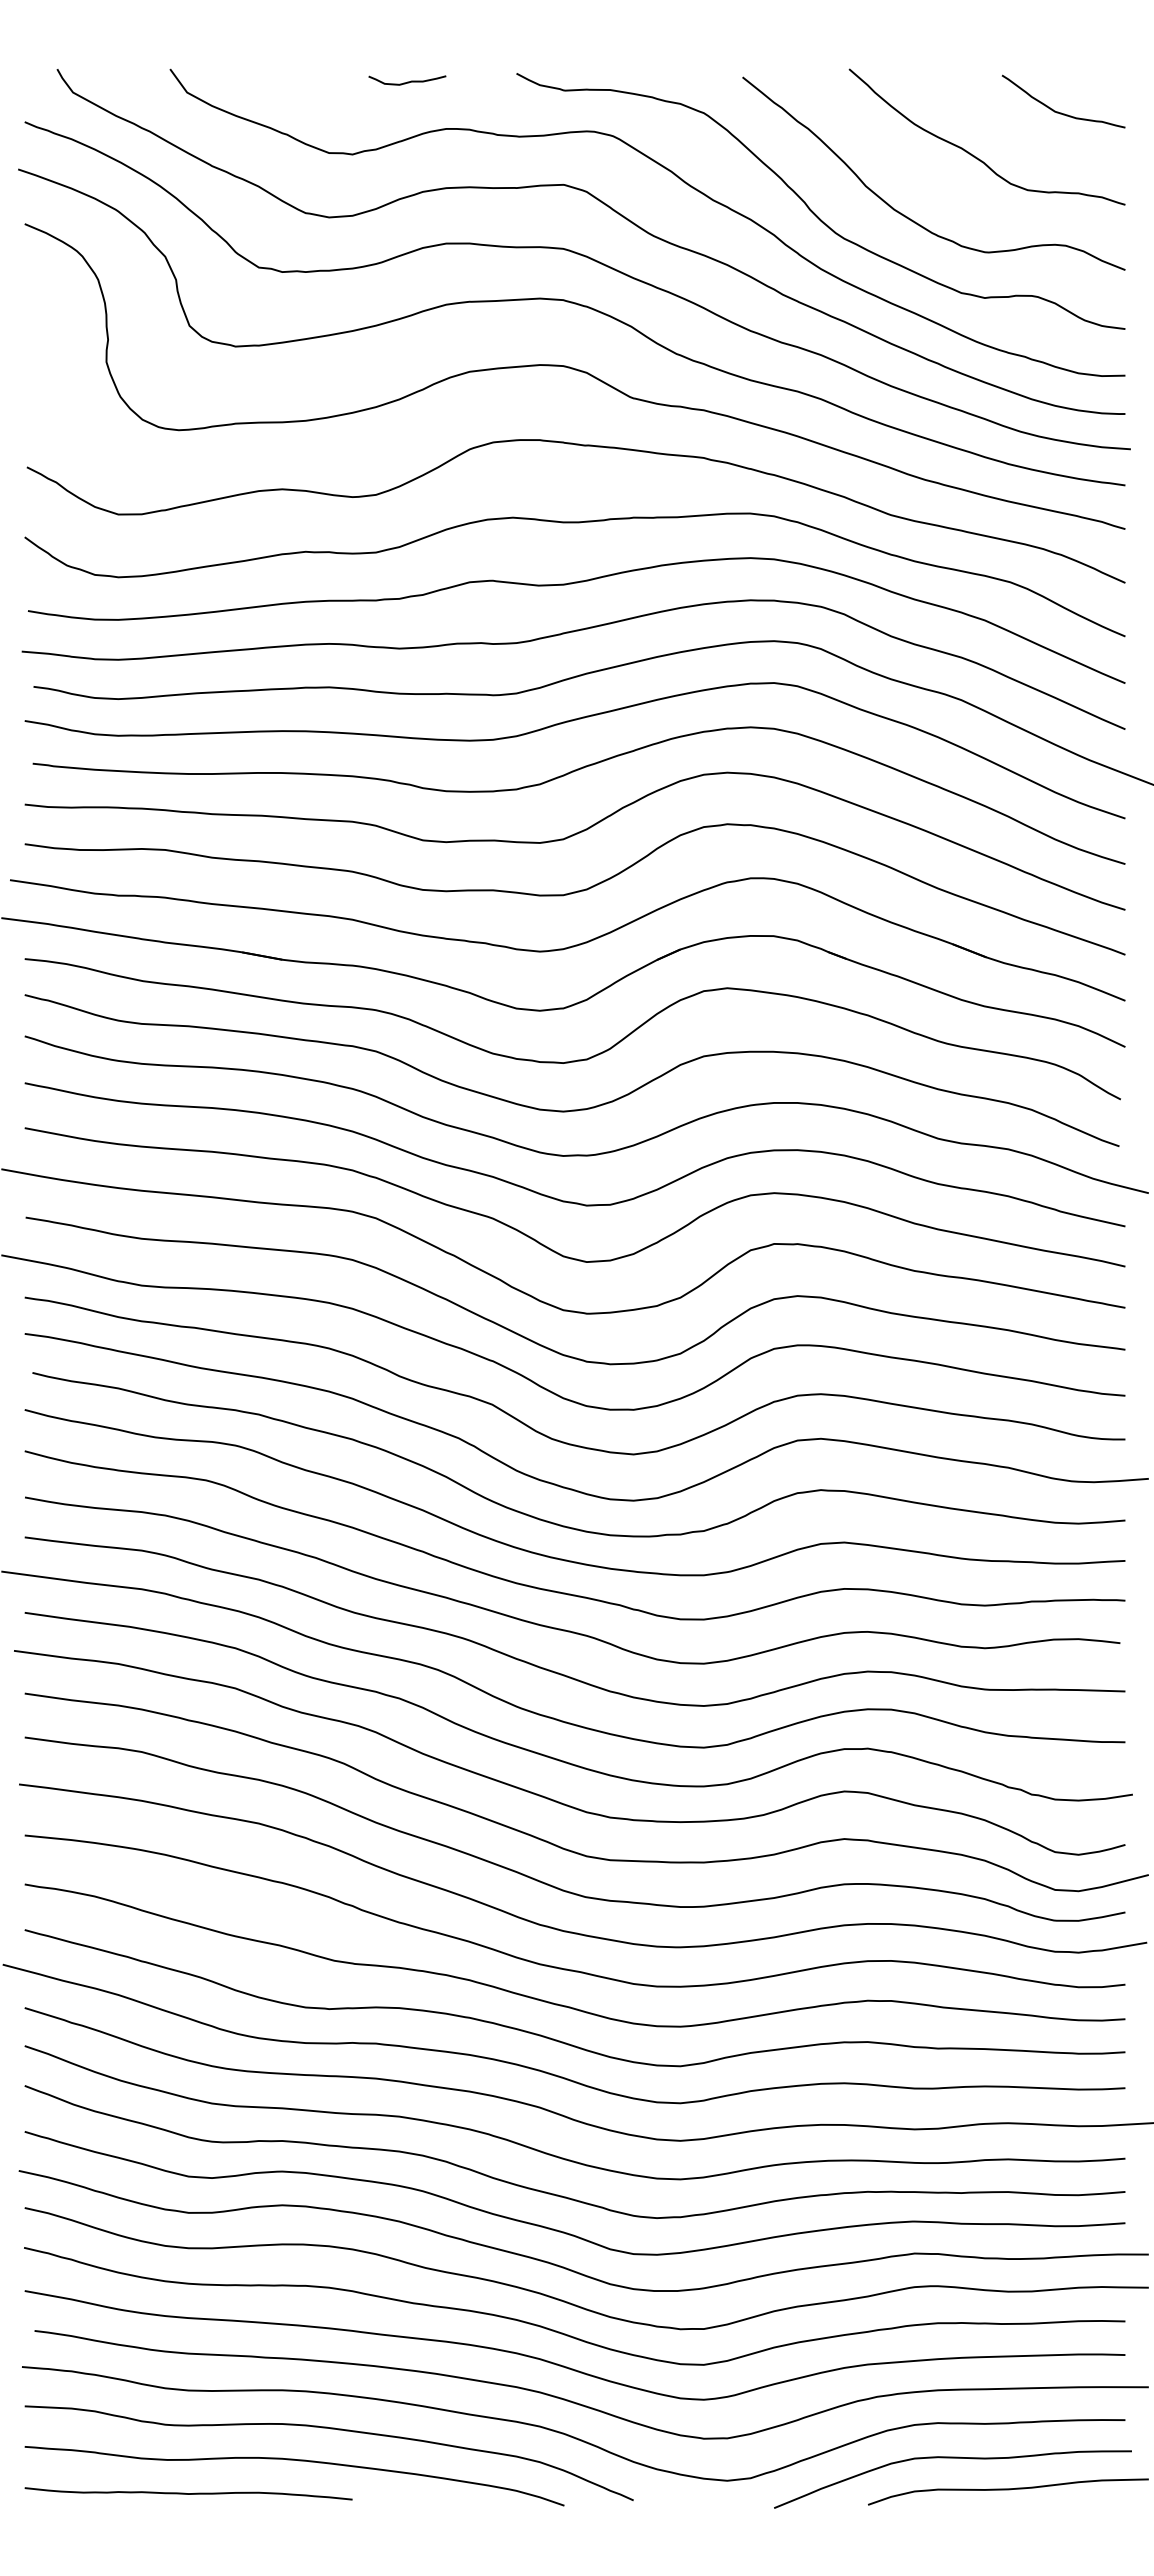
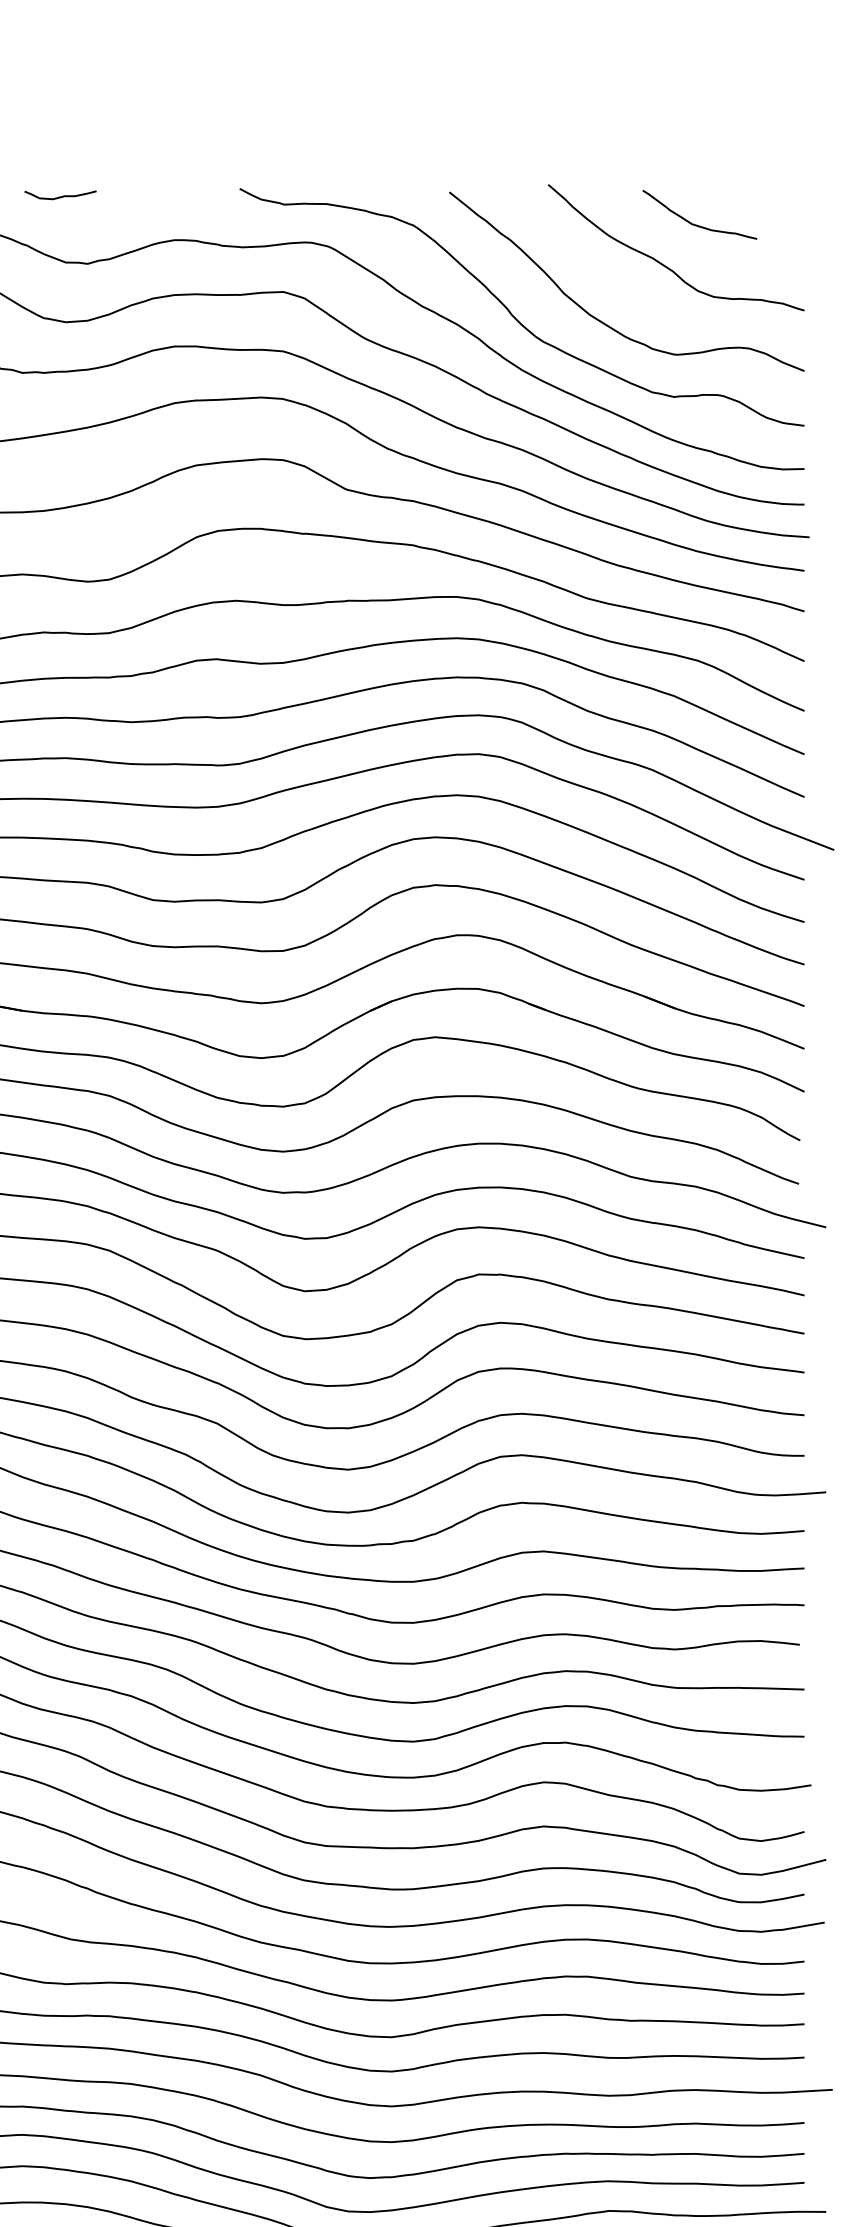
curve: (407, 81) -> (60, 196), moved
curve: (1058, 111) -> (695, 223), moved

